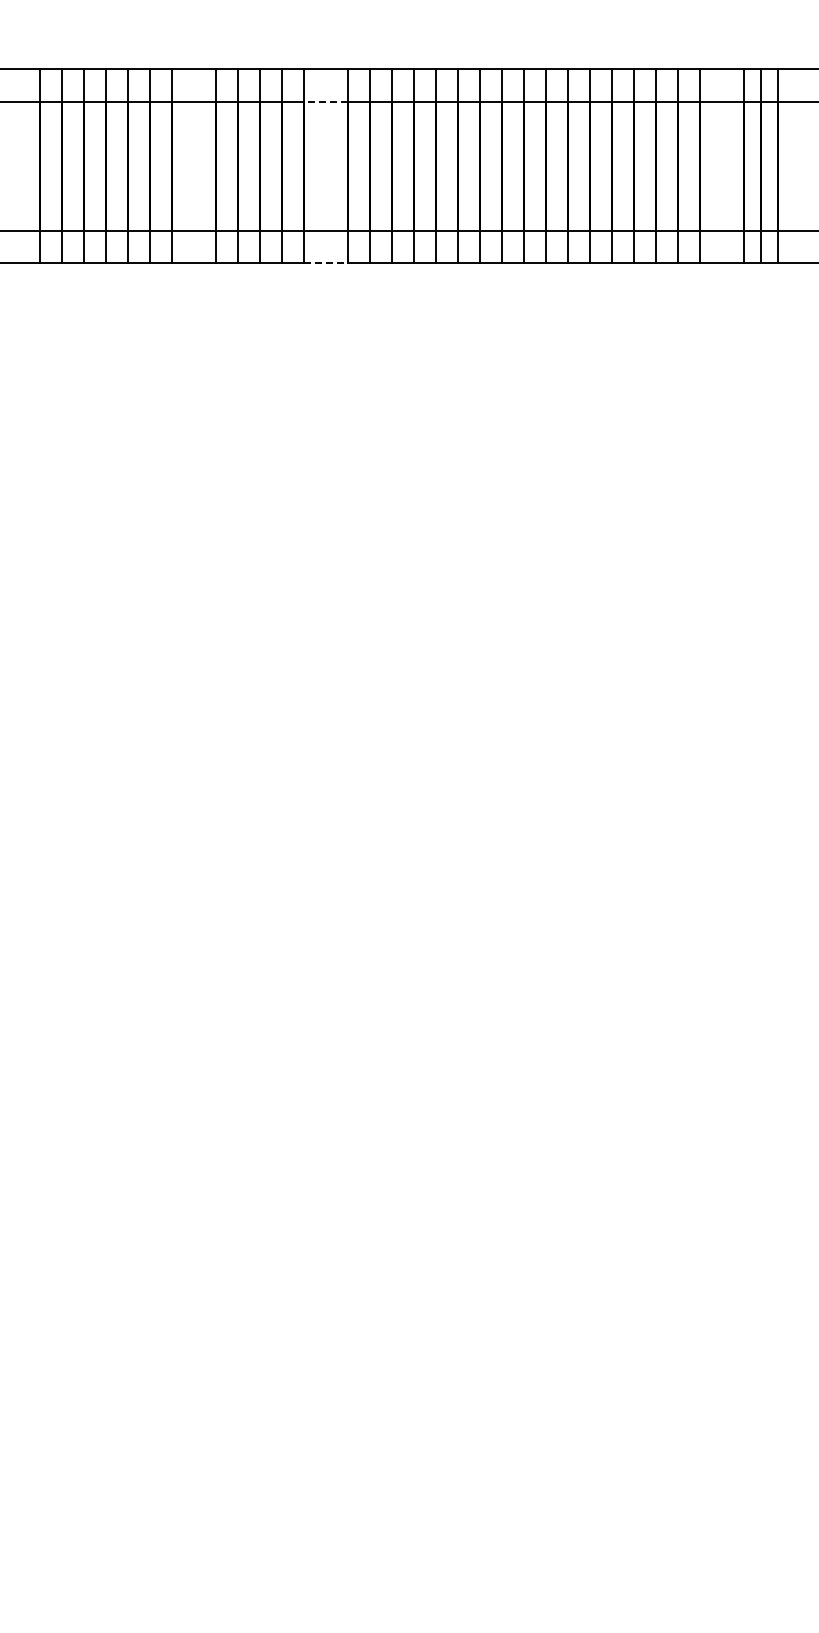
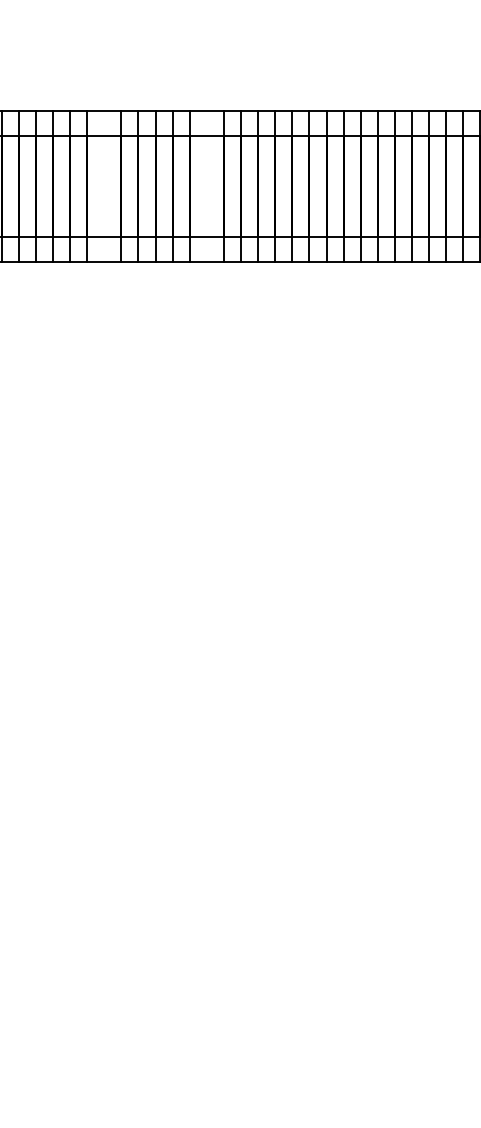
line: (325, 101) -> (206, 135), dashed -> solid
line: (325, 263) -> (206, 261), dashed -> solid

